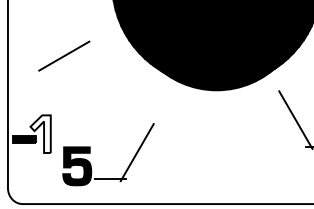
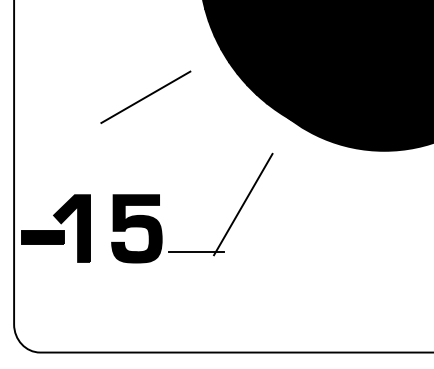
line: (64, 55) -> (146, 96), moved
fill: (40, 133) -> (71, 227), added
part: (90, 153) -> (160, 206), moved

